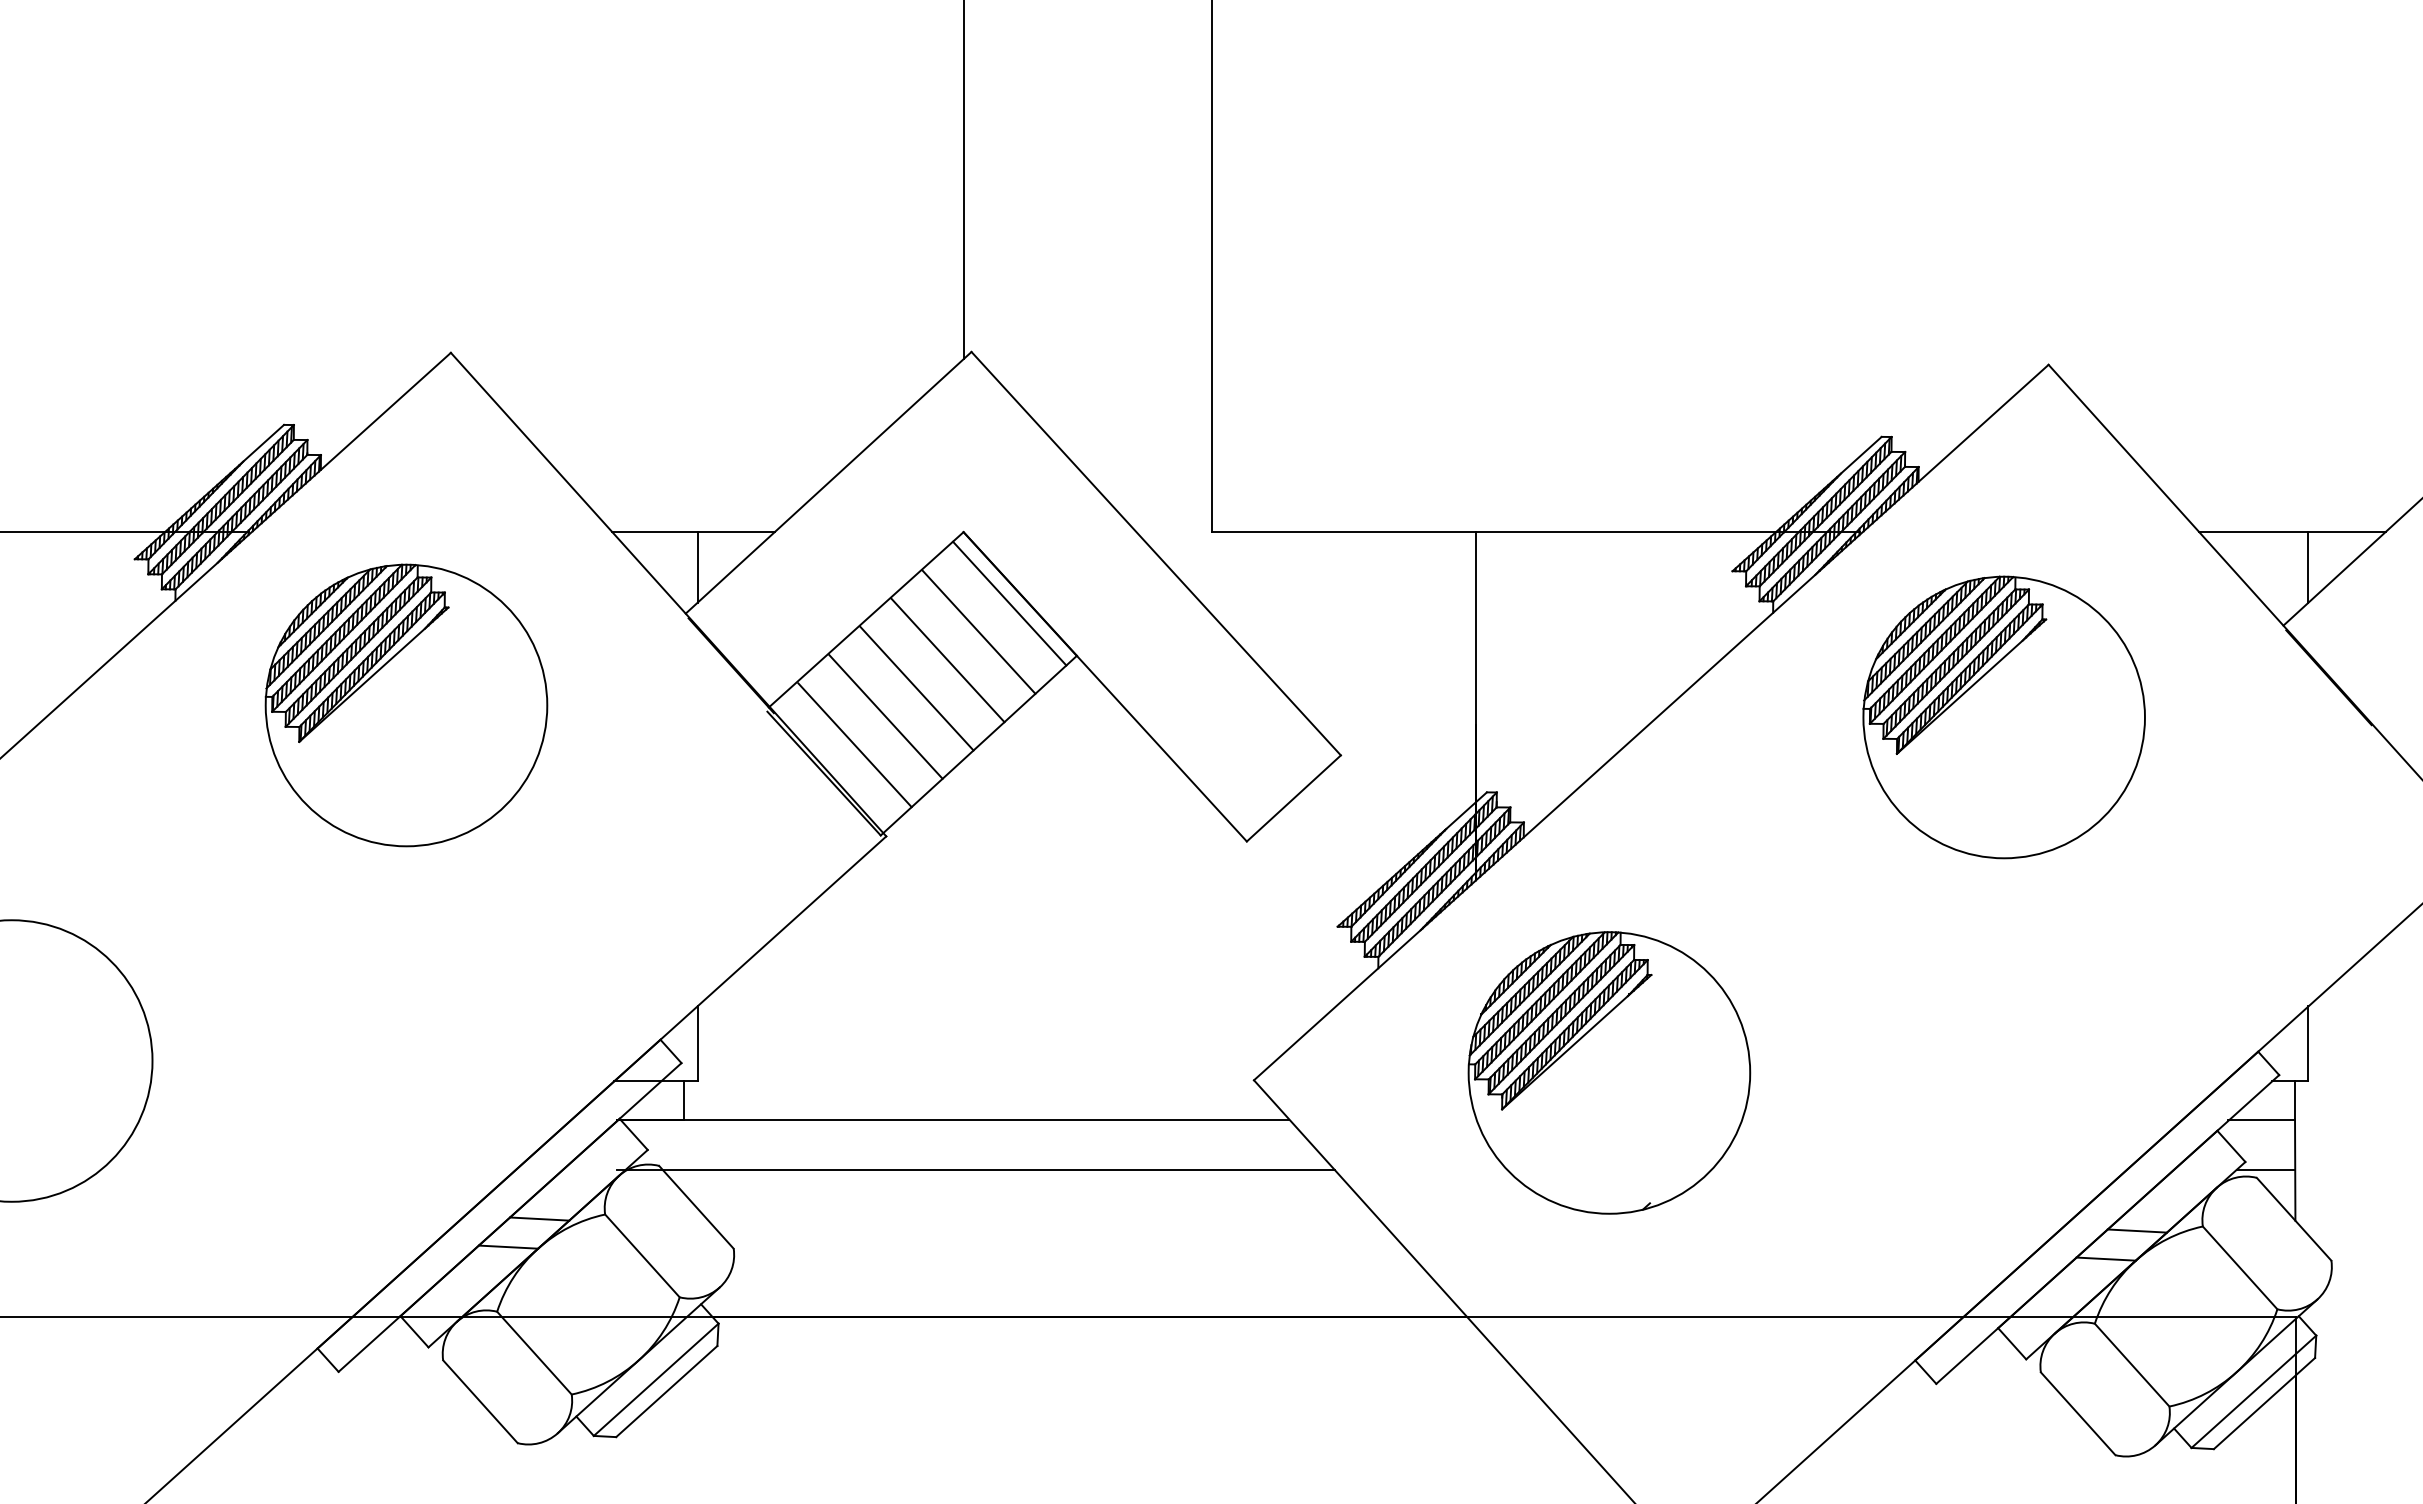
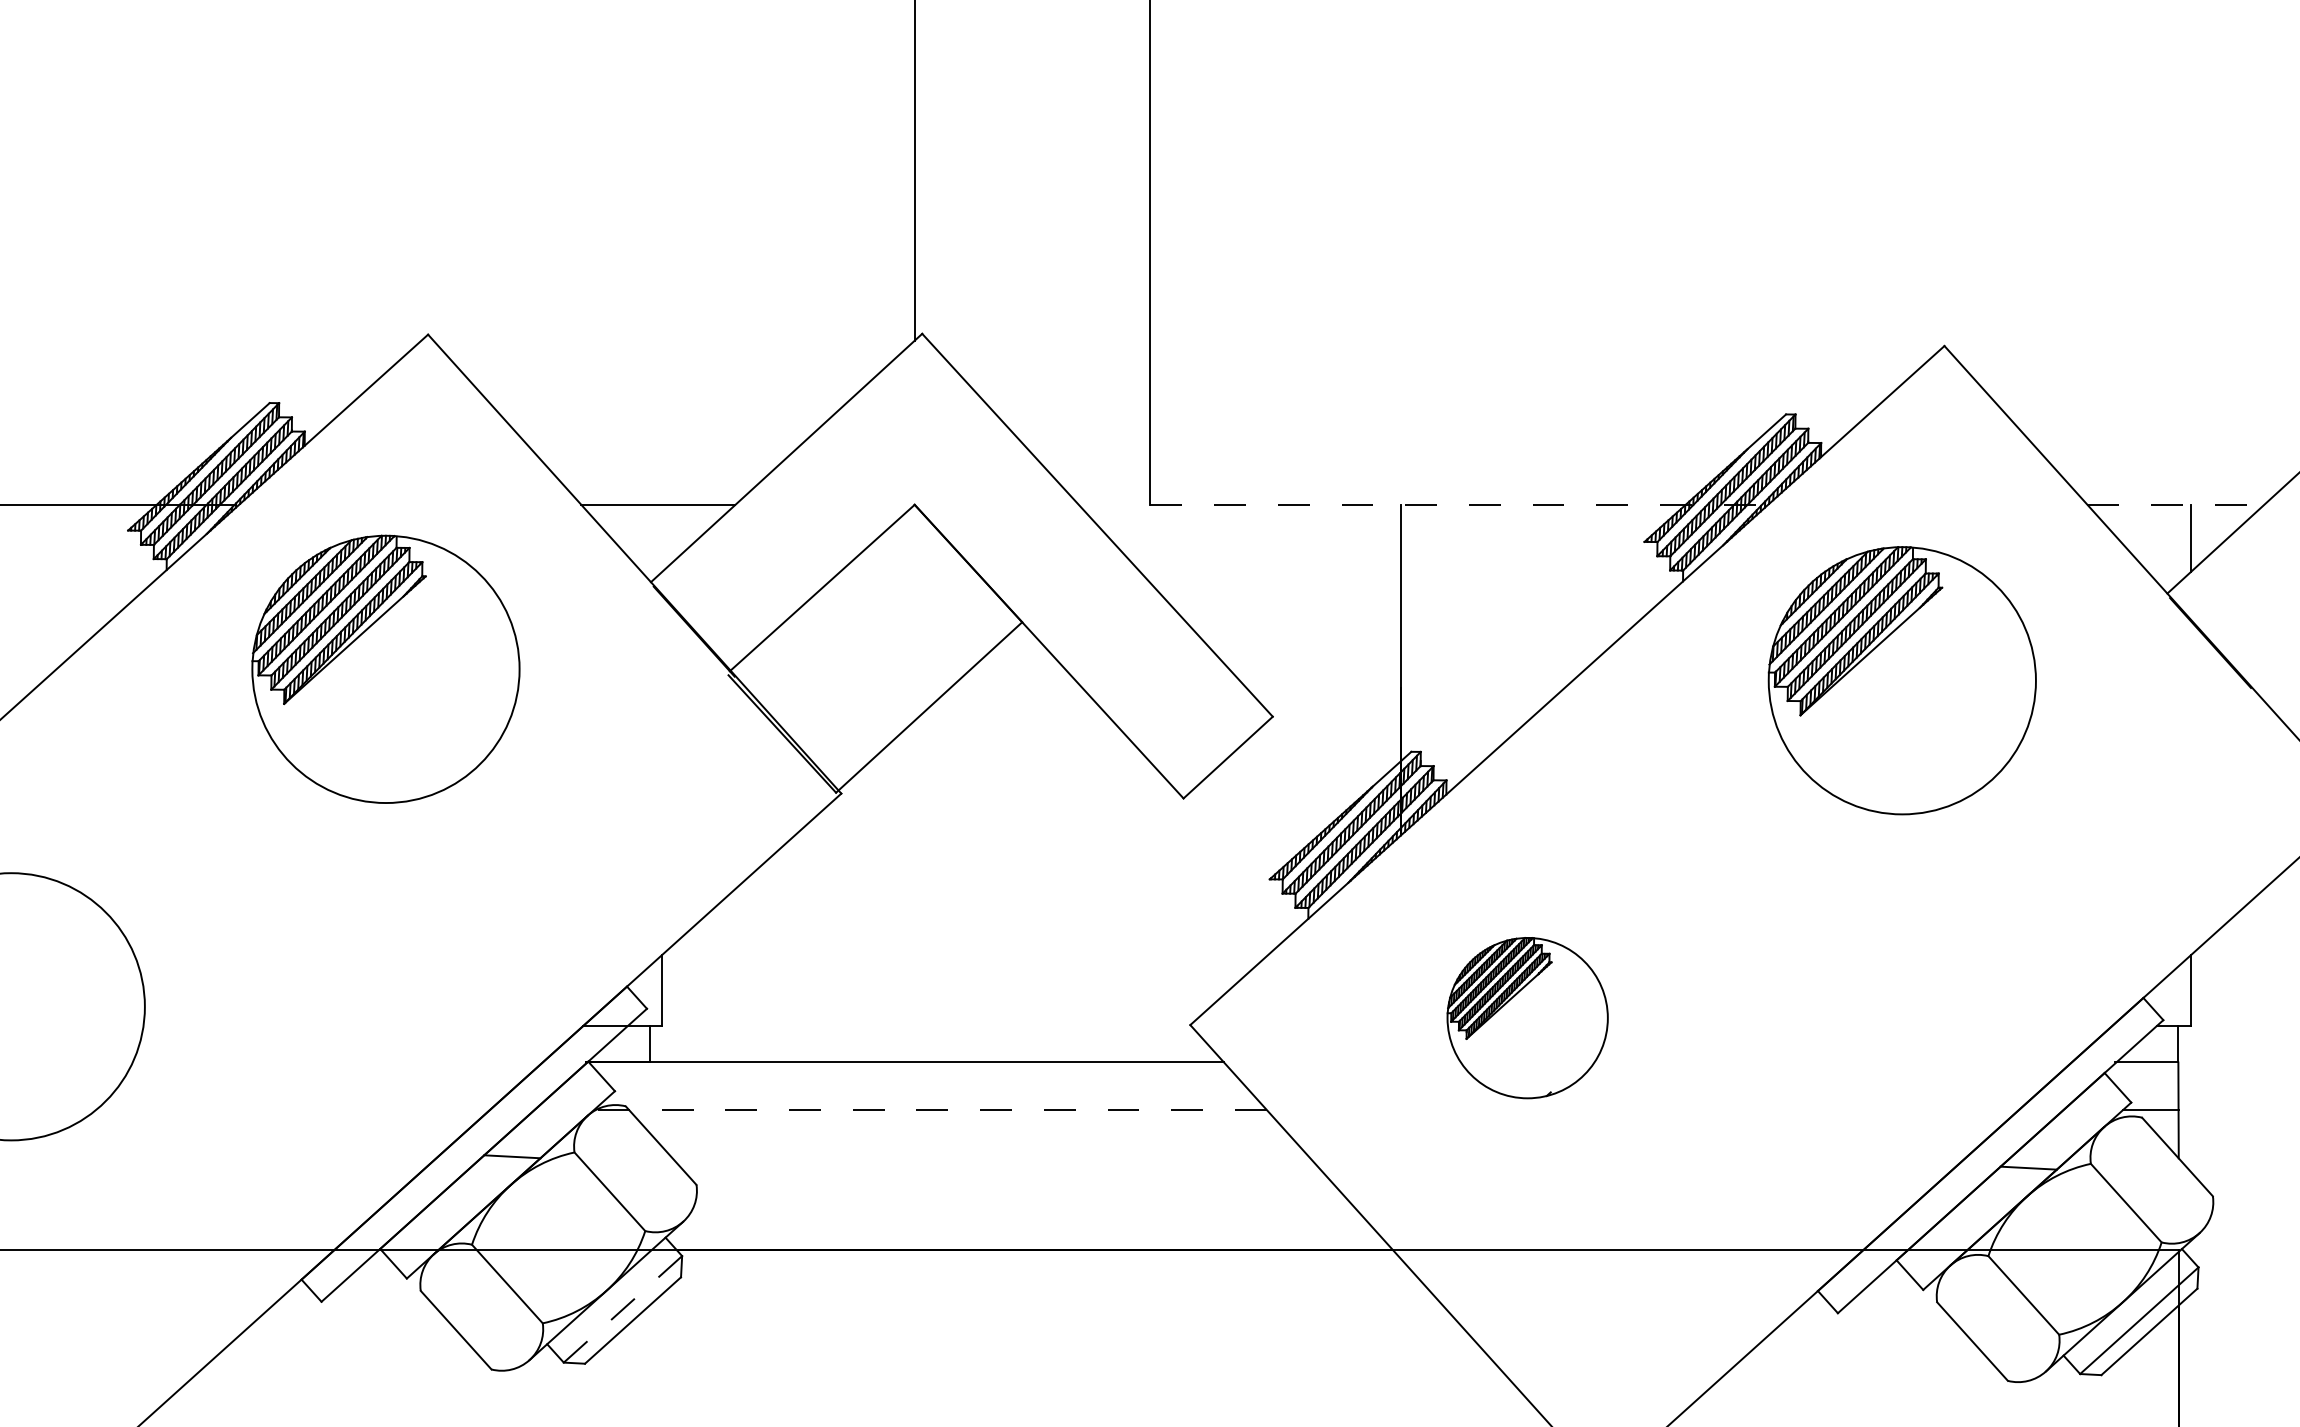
line: (1535, 532) -> (1457, 505), solid -> dashed
line: (2292, 532) -> (2175, 505), solid -> dashed
line: (697, 567) -> (662, 538), removed
line: (1009, 603) -> (958, 572), removed
line: (978, 631) -> (928, 599), removed
line: (947, 660) -> (899, 626), removed
line: (916, 688) -> (870, 653), removed
line: (885, 716) -> (840, 679), removed
line: (854, 745) -> (811, 707), removed
part: (1609, 1072) -> (1527, 1017), size x0.6
line: (975, 1169) -> (926, 1109), solid -> dashed
line: (508, 1246) -> (482, 1182), removed
line: (2105, 1258) -> (1998, 1194), removed
line: (656, 1379) -> (623, 1309), solid -> dashed

